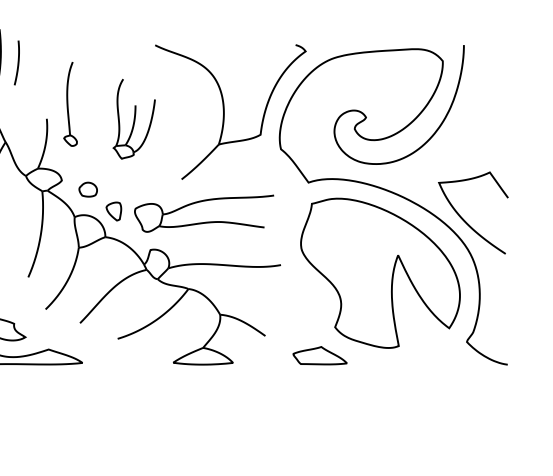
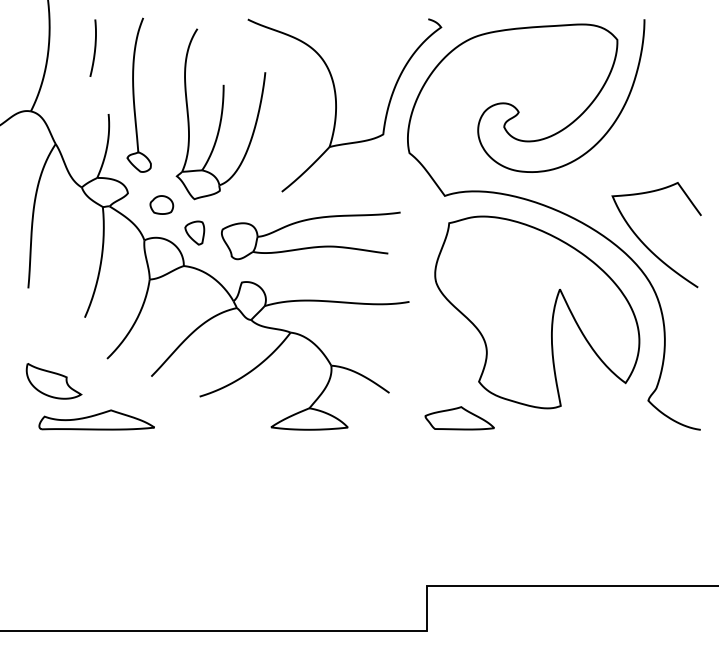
curve: (17, 62) -> (94, 47), moved
part: (70, 103) -> (138, 94), size x1.43
part: (133, 119) -> (220, 114), size x1.67

